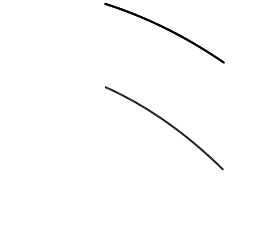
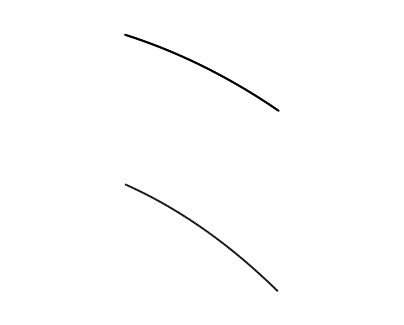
part: (168, 124) -> (206, 232), moved

